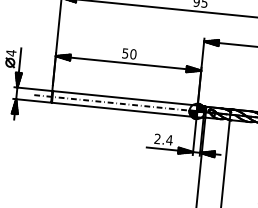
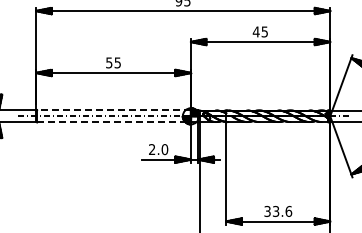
text: (133, 53) -> (117, 62), 50 -> 55
line: (125, 98) -> (114, 110), solid -> dashed
line: (124, 110) -> (114, 122), solid -> dashed
text: (169, 140) -> (164, 149), 2.4 -> 2.0

